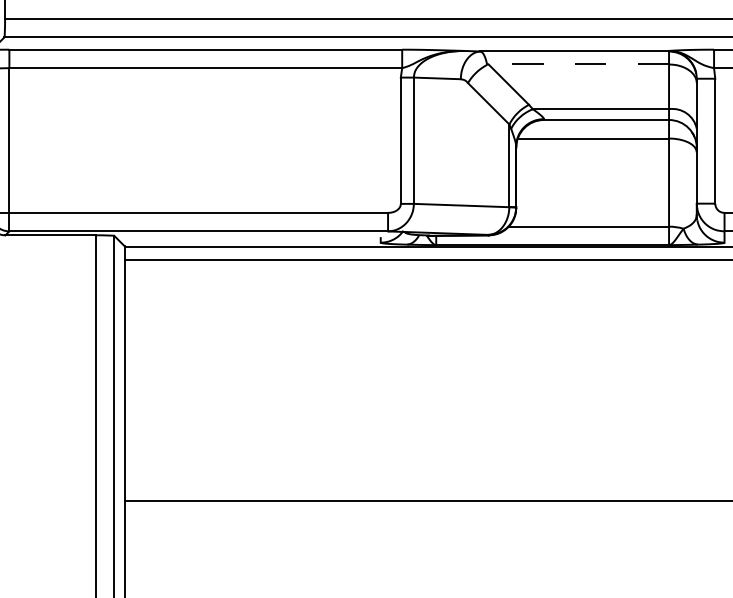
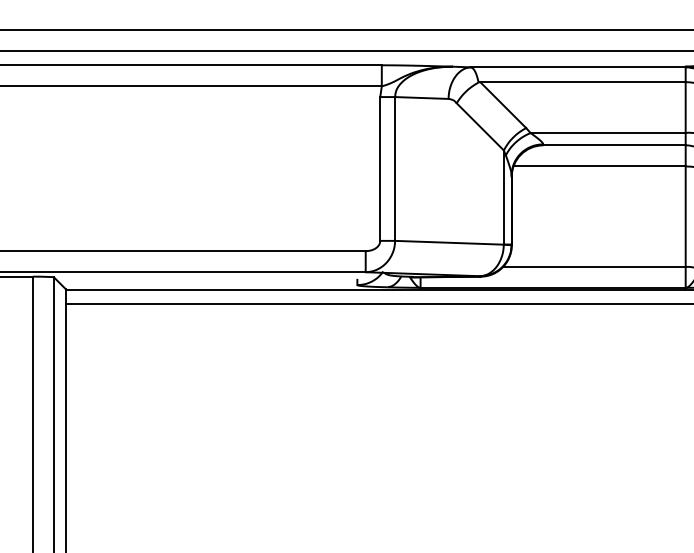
line: (578, 64) -> (582, 82), dashed -> solid

